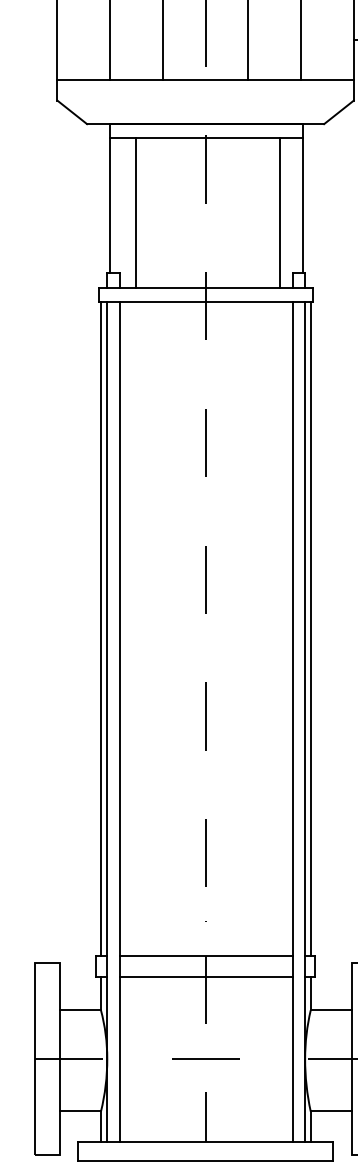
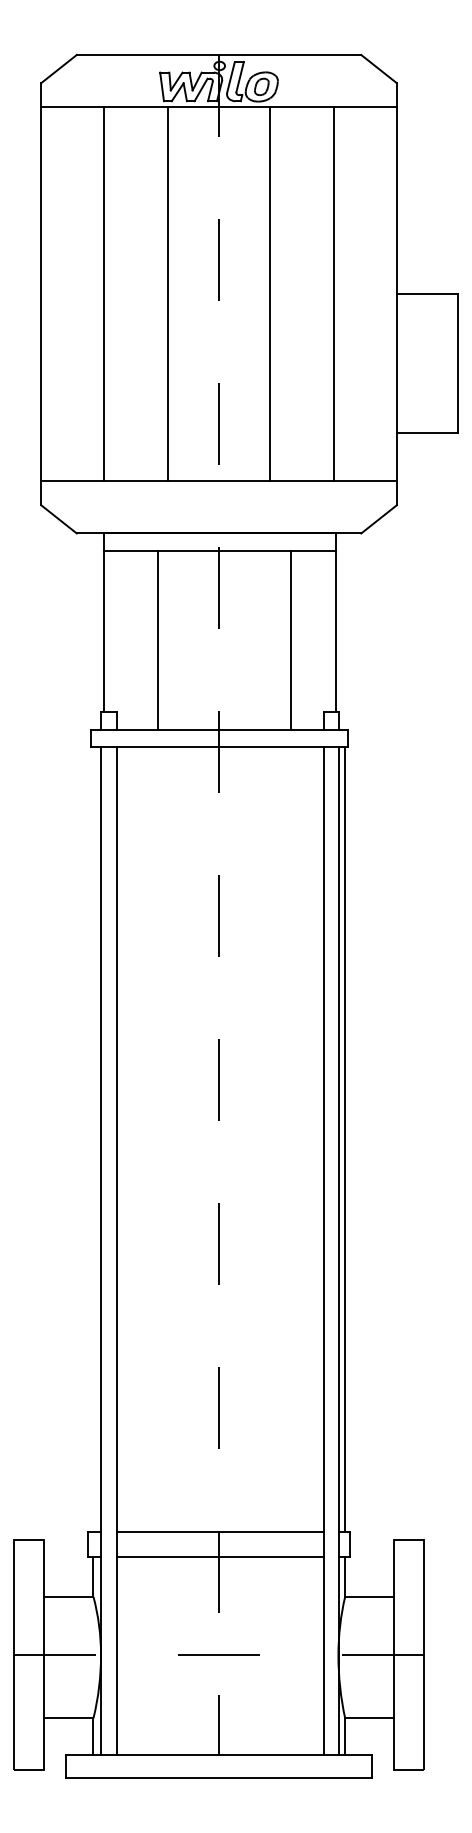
line: (136, 212) -> (157, 639), moved
line: (279, 212) -> (290, 639), moved
line: (101, 629) -> (93, 1139), removed

